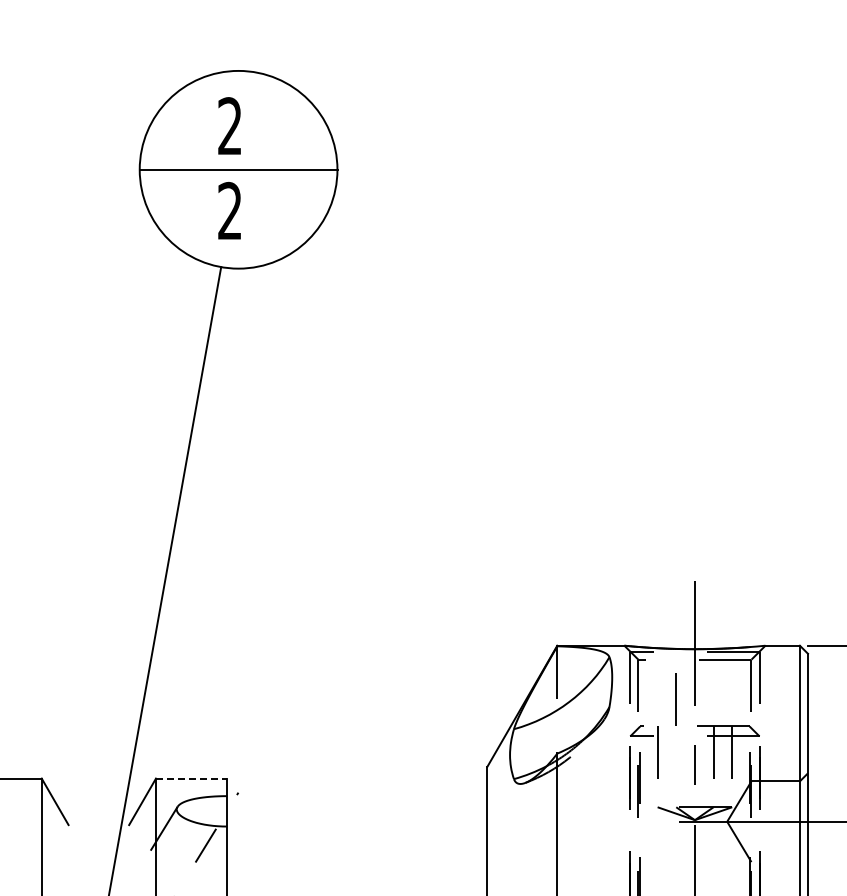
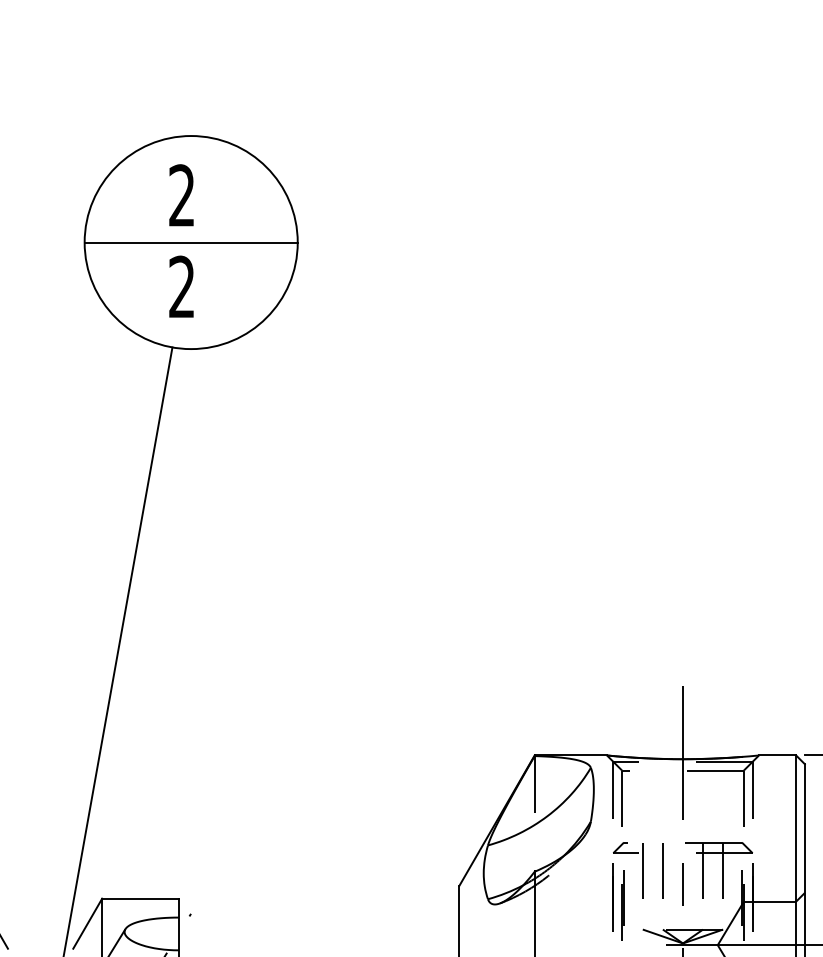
line: (675, 699) -> (662, 870), moved
line: (191, 778) -> (140, 898), dashed -> solid

